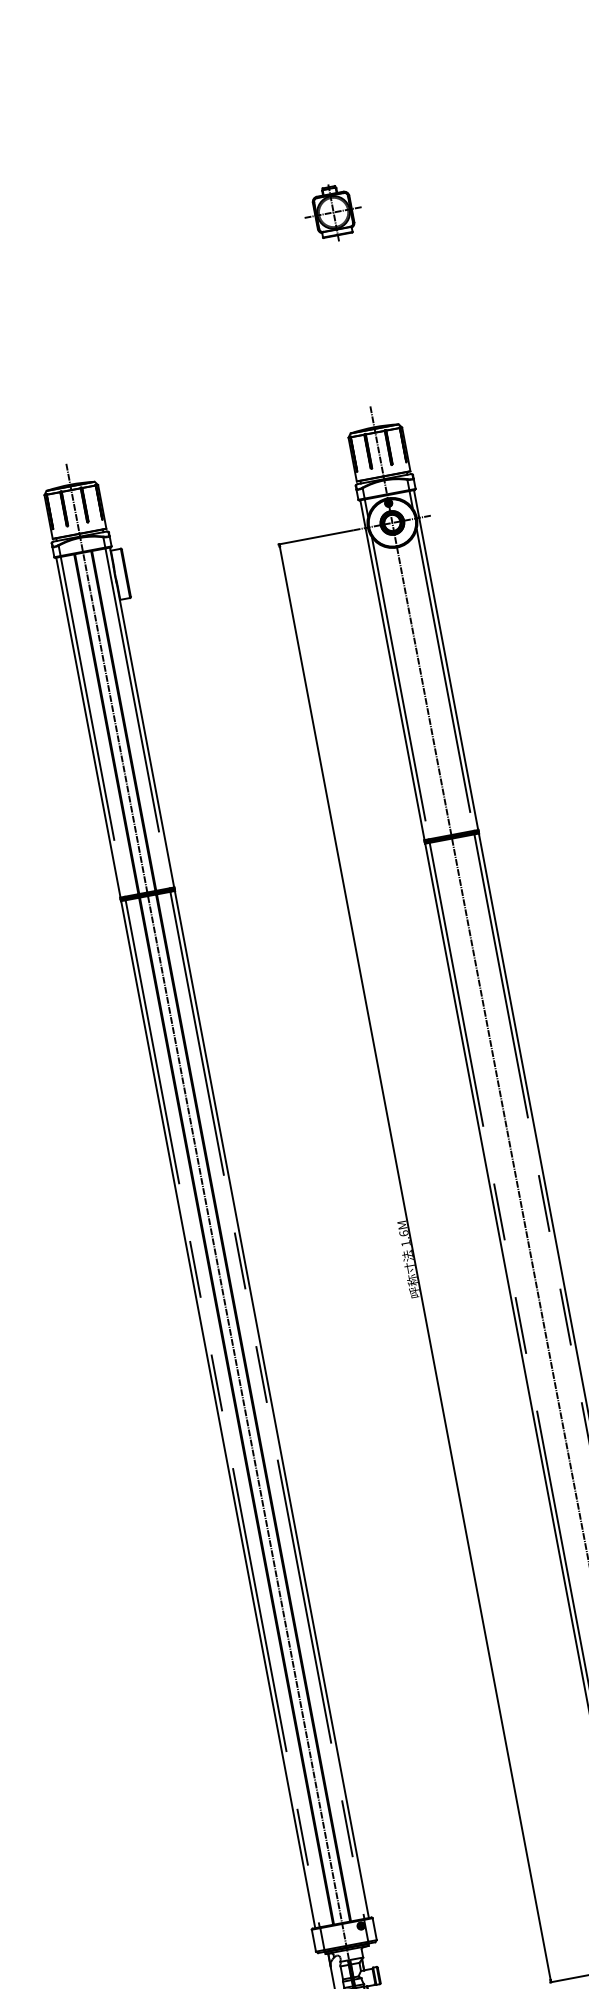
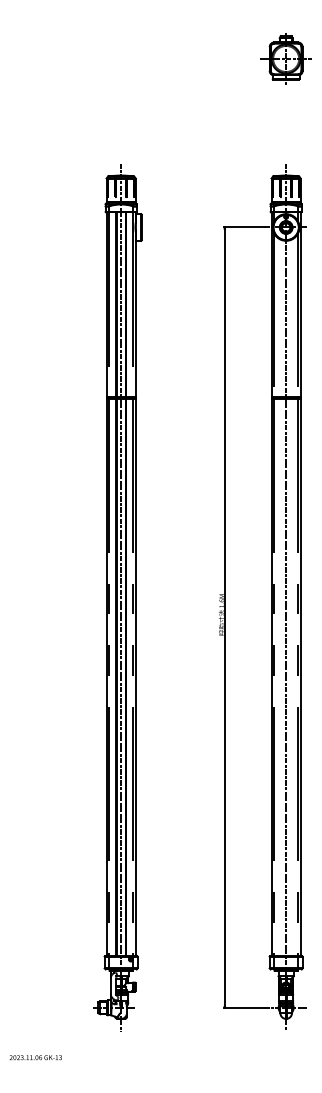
part: (332, 211) -> (285, 58), size x1.67

